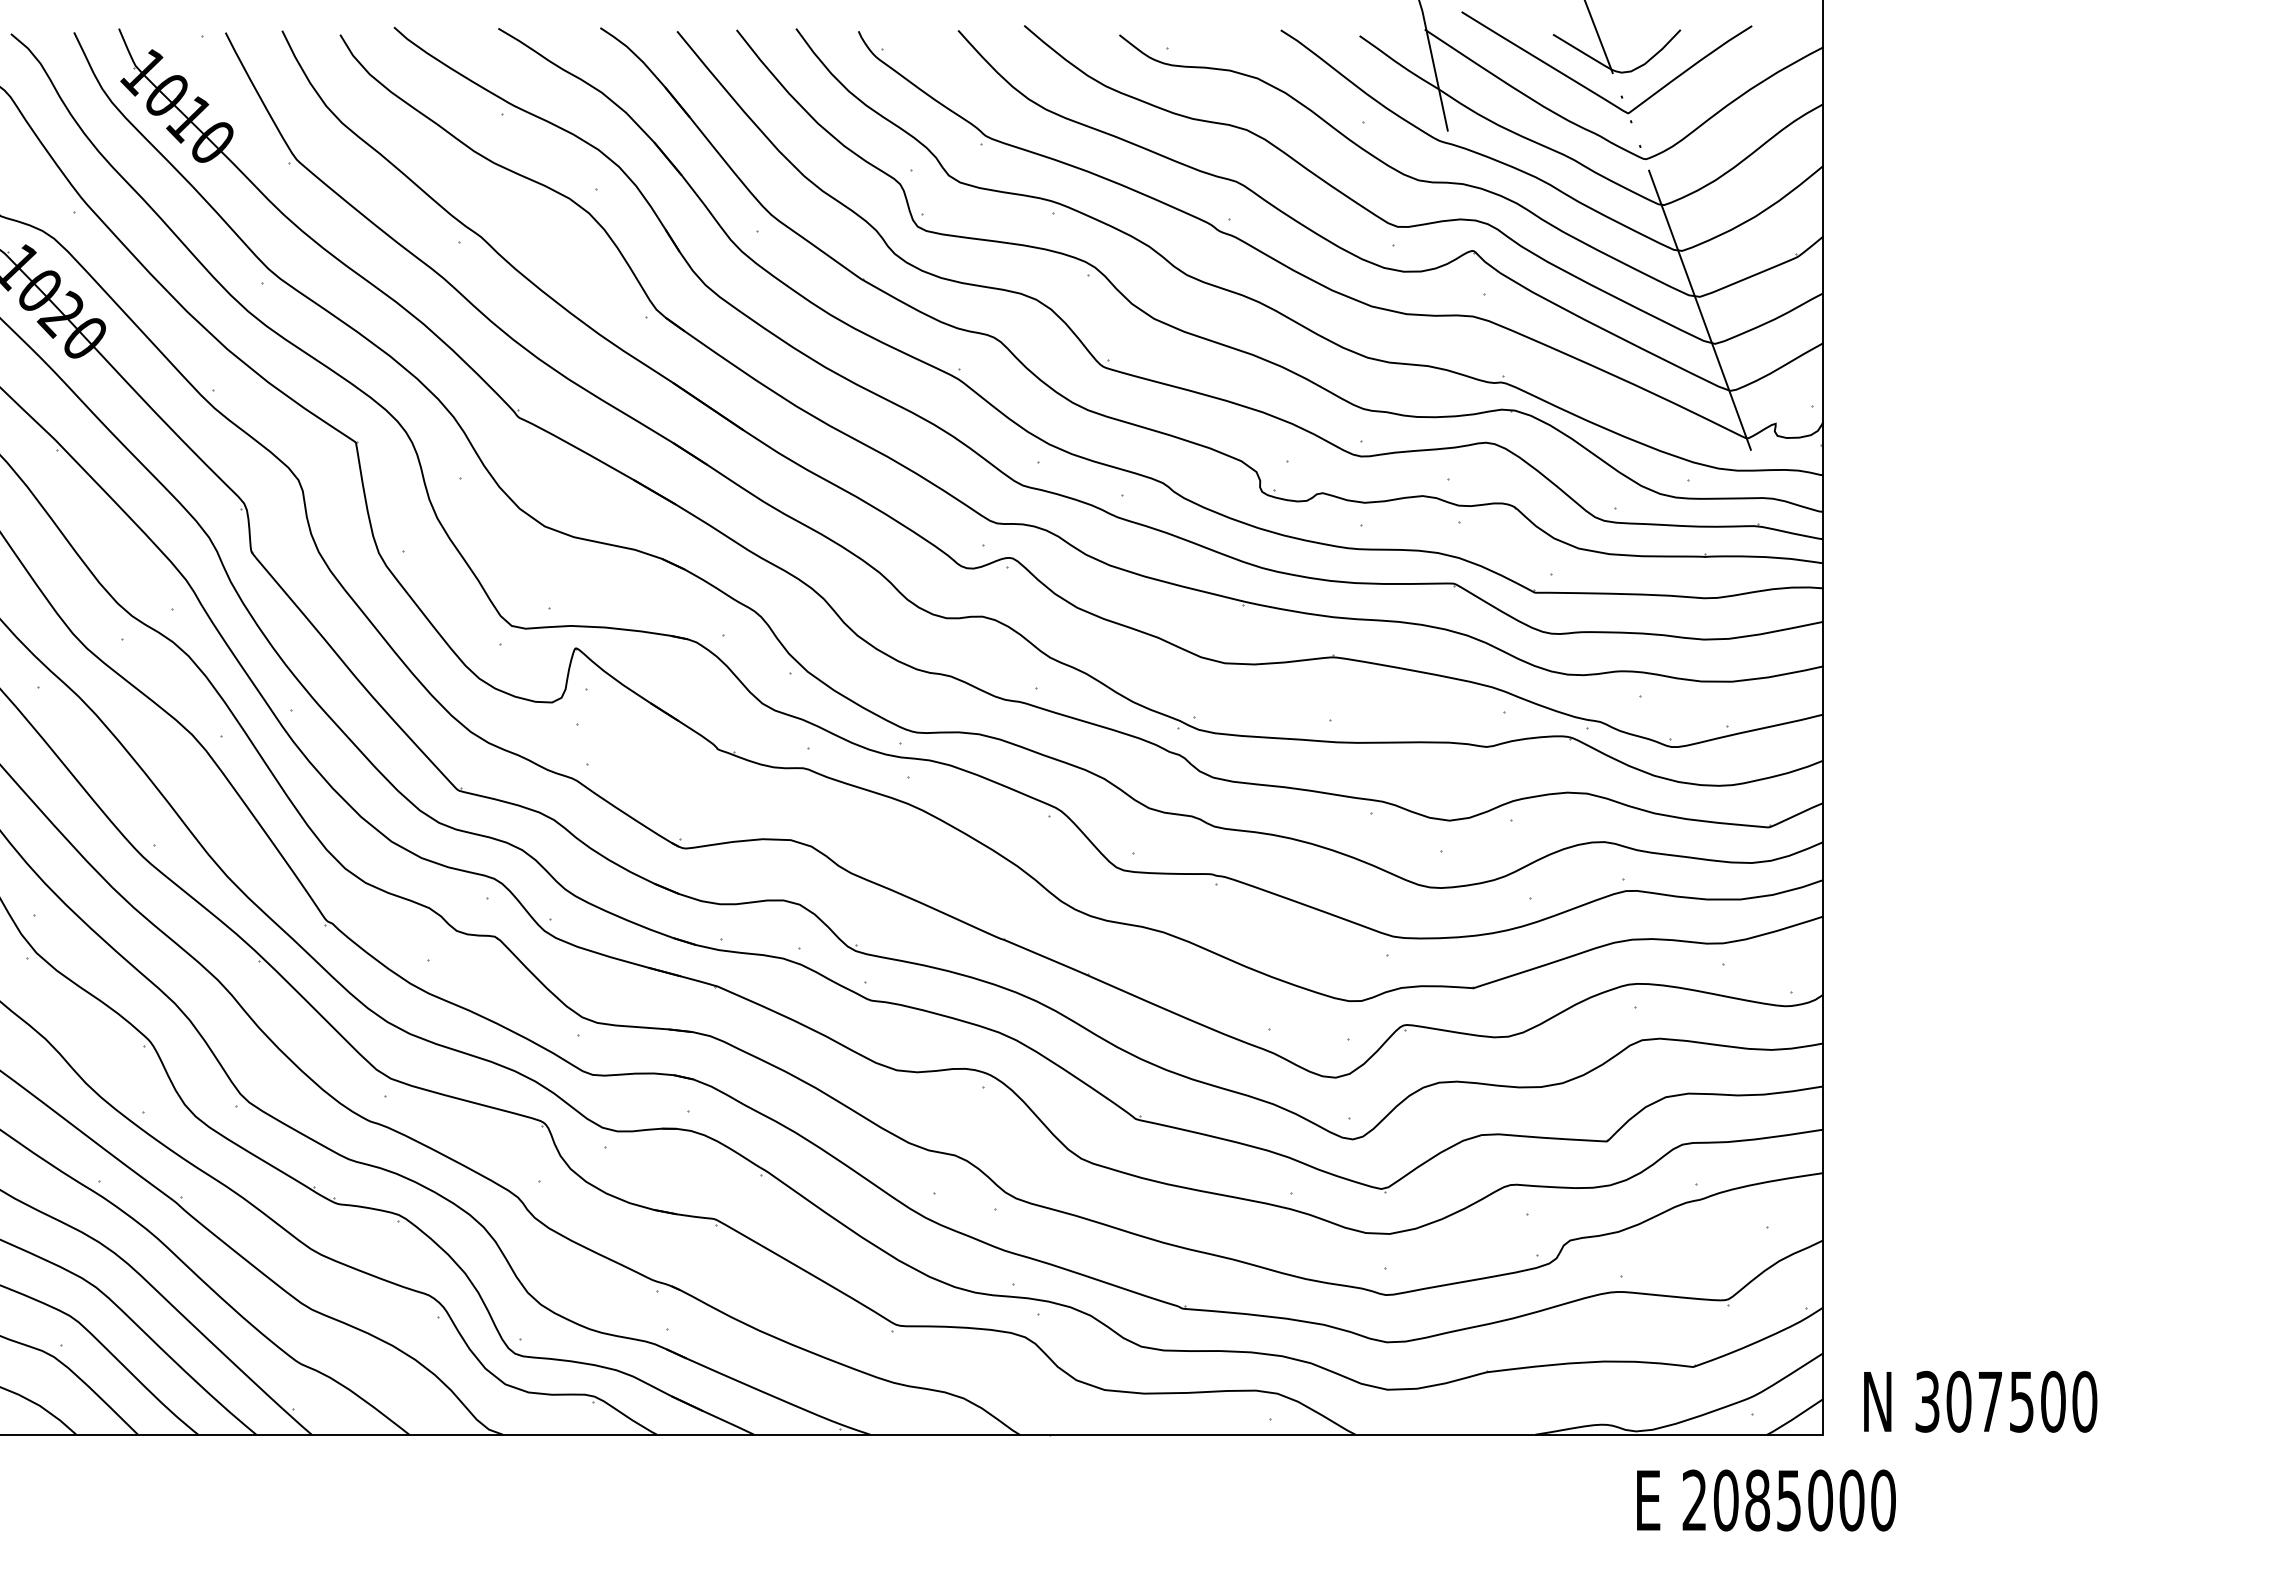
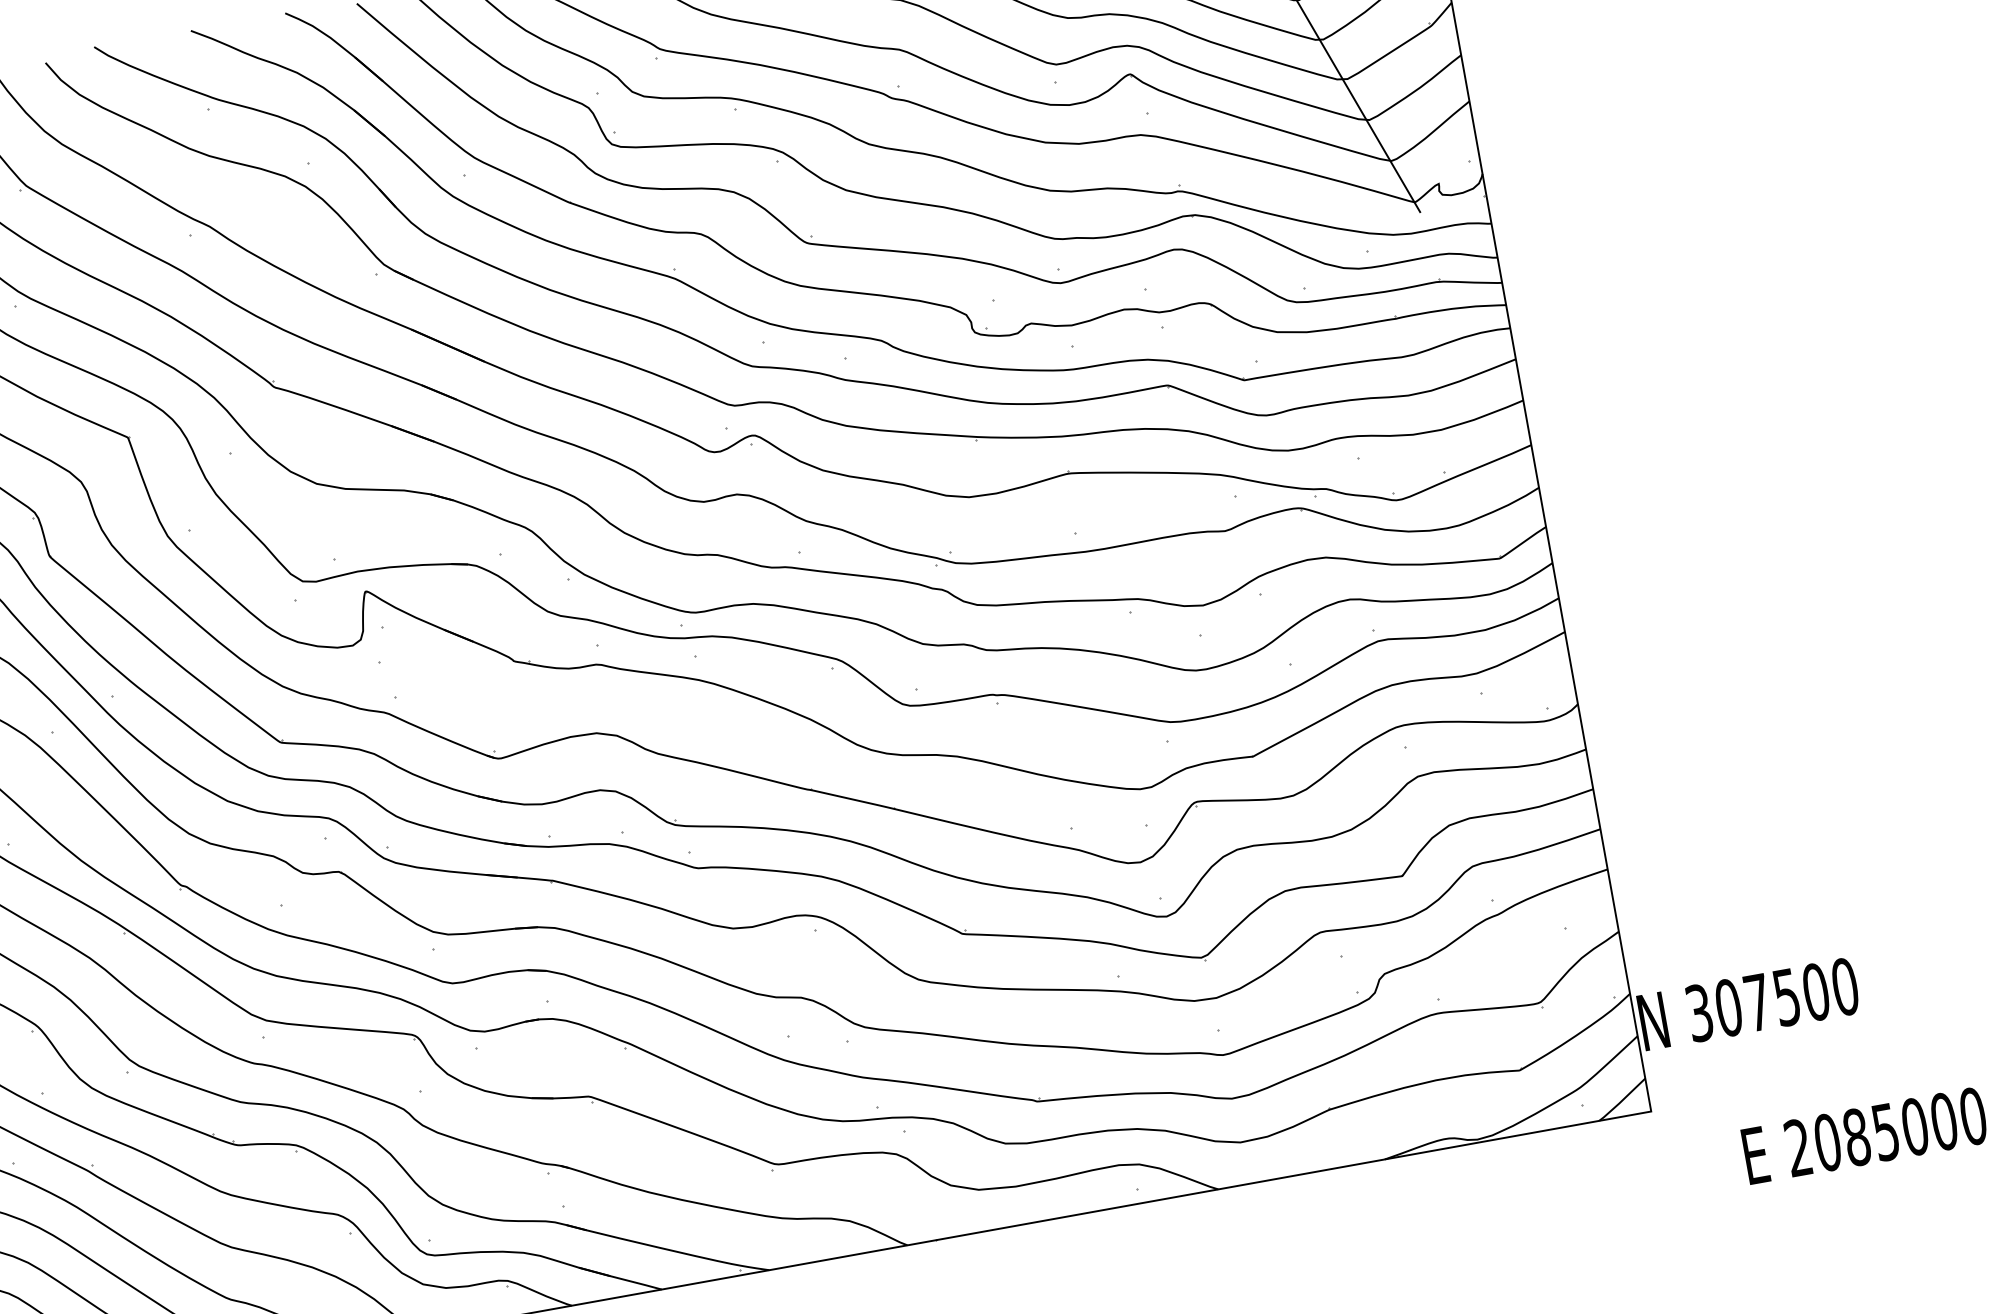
text: (1980, 1401) -> (1748, 1003), moved
text: (1766, 1500) -> (1865, 1135), moved

